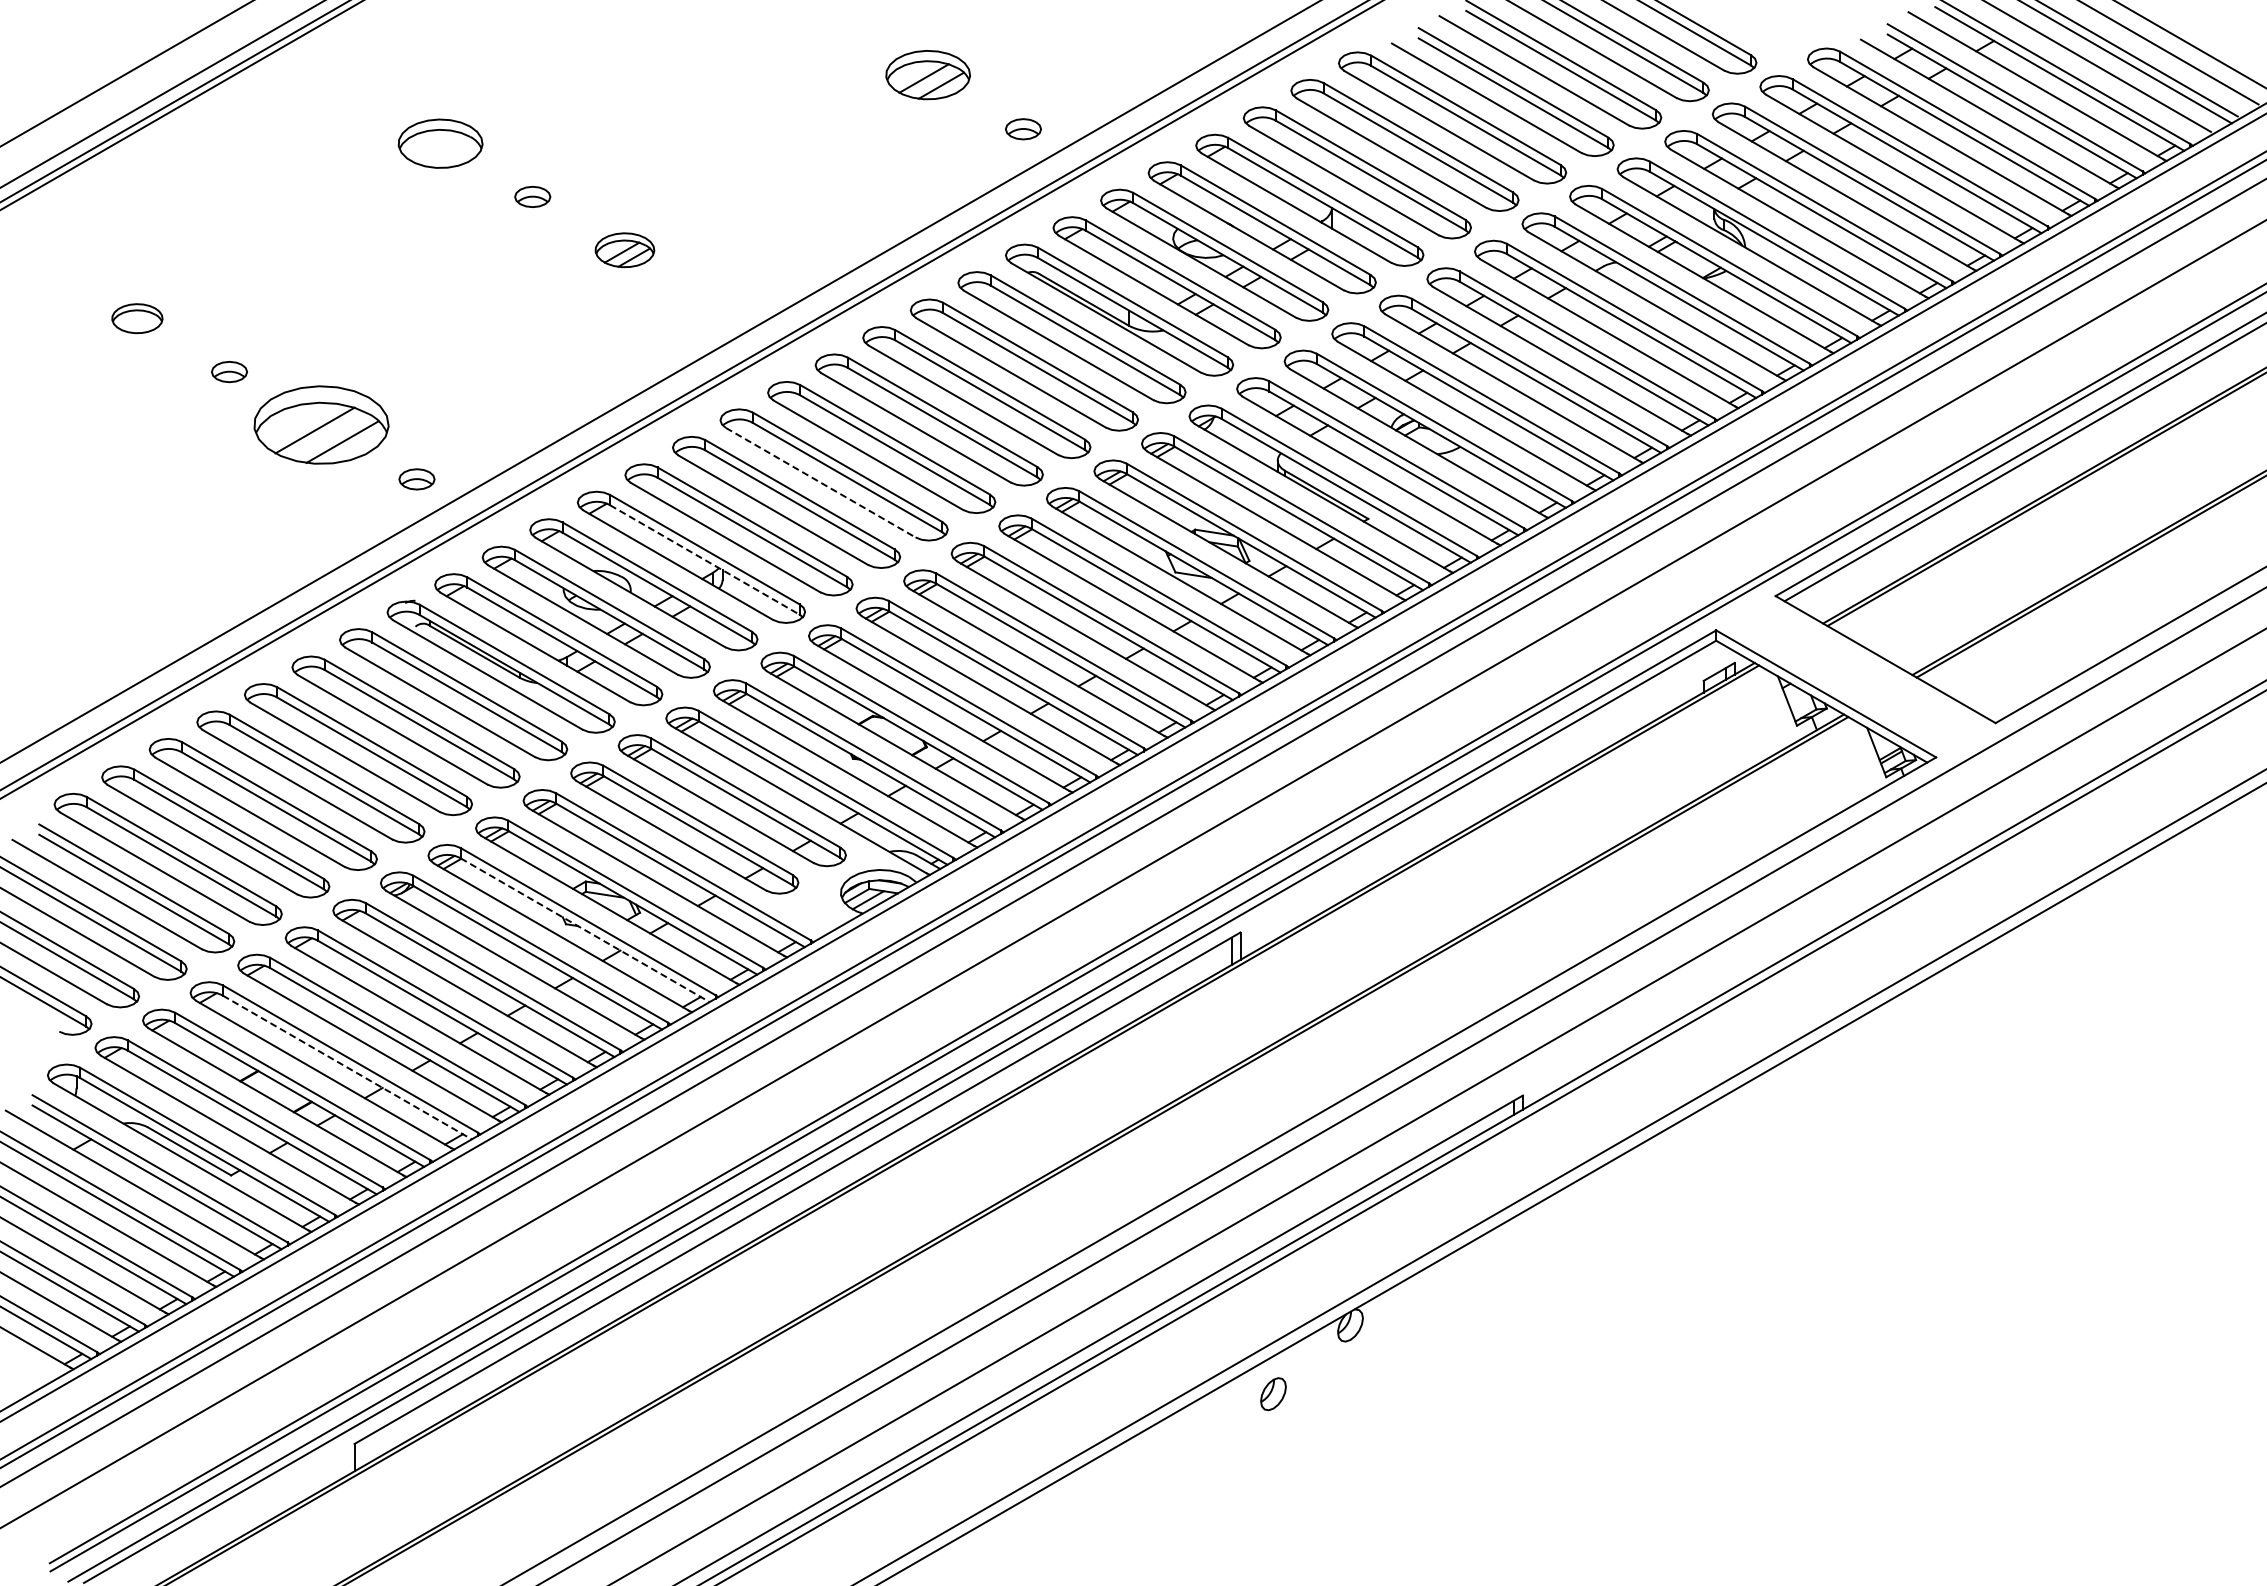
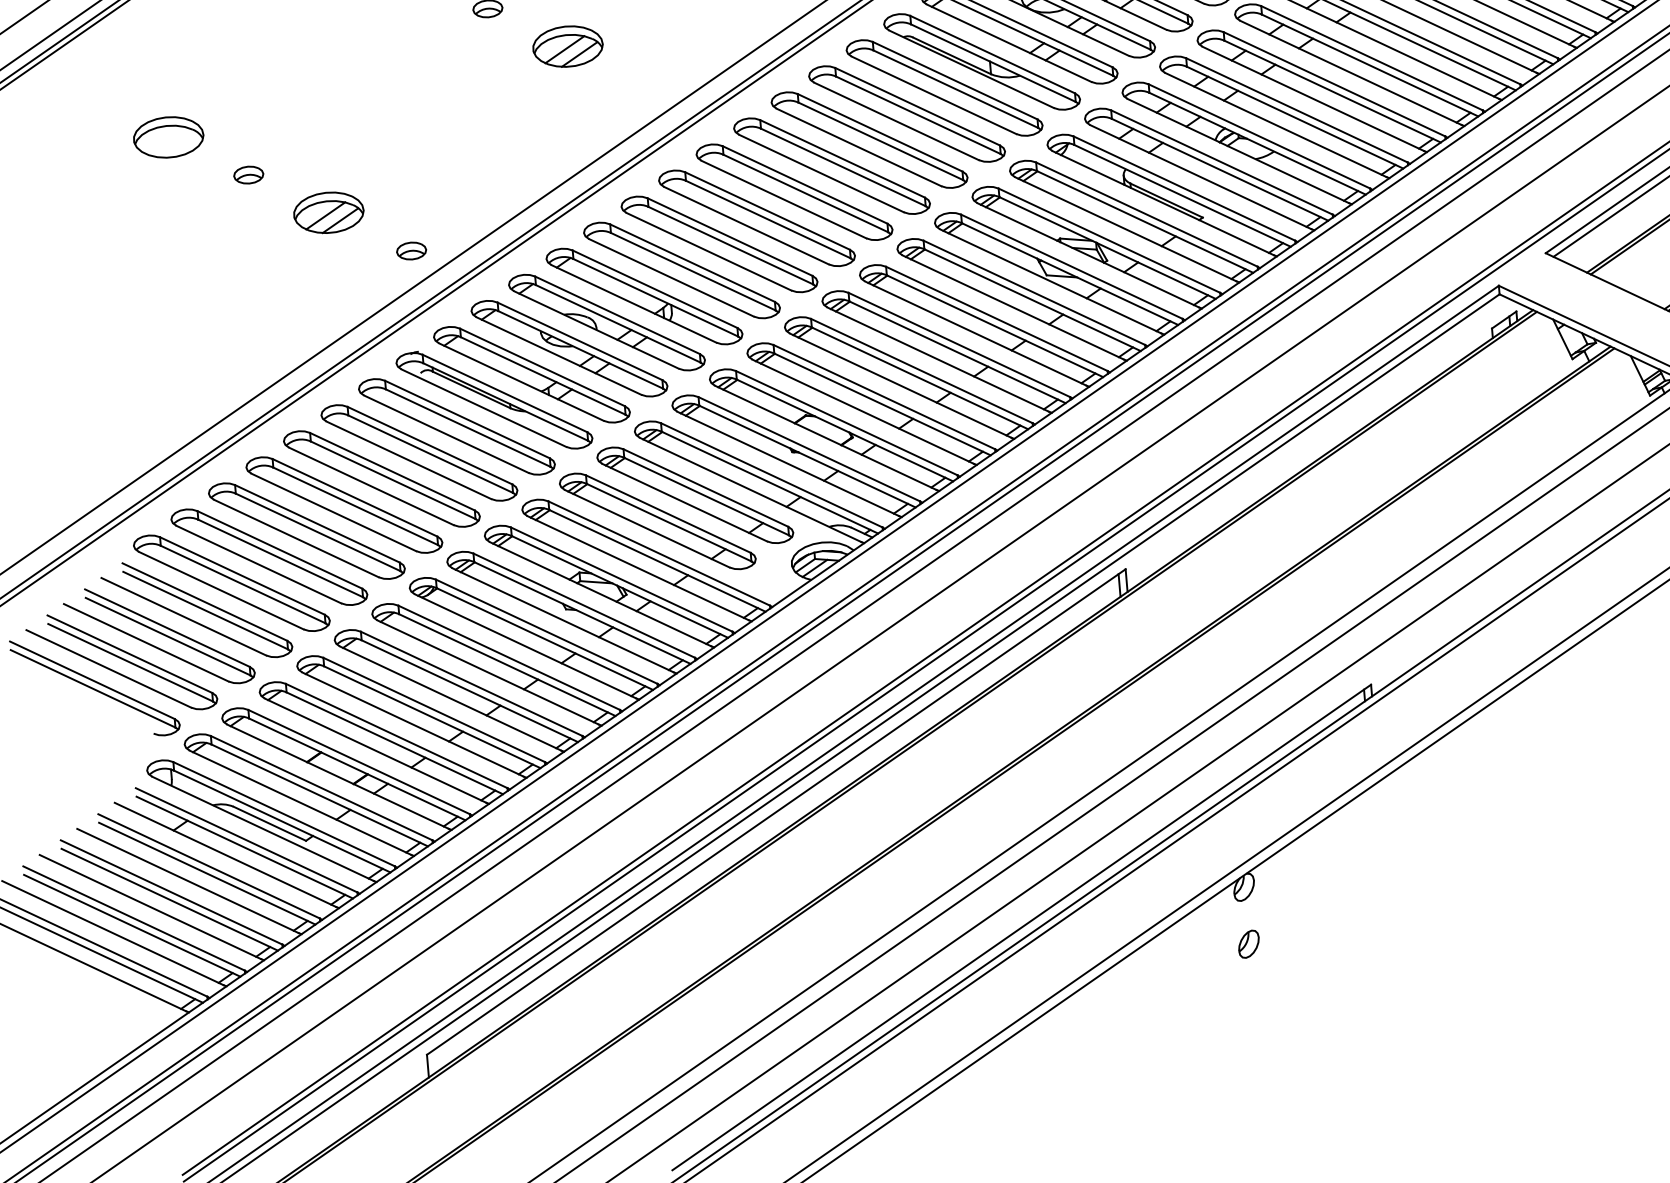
part: (624, 250) -> (567, 46), size x1.43
part: (137, 318) -> (168, 137), size x1.67
part: (321, 425) -> (328, 213), size x0.62
line: (821, 482) -> (747, 225), dashed -> solid
line: (705, 560) -> (656, 298), dashed -> solid
line: (585, 930) -> (582, 613), dashed -> solid
line: (347, 1067) -> (394, 743), dashed -> solid
part: (1273, 1394) -> (1248, 944), moved

